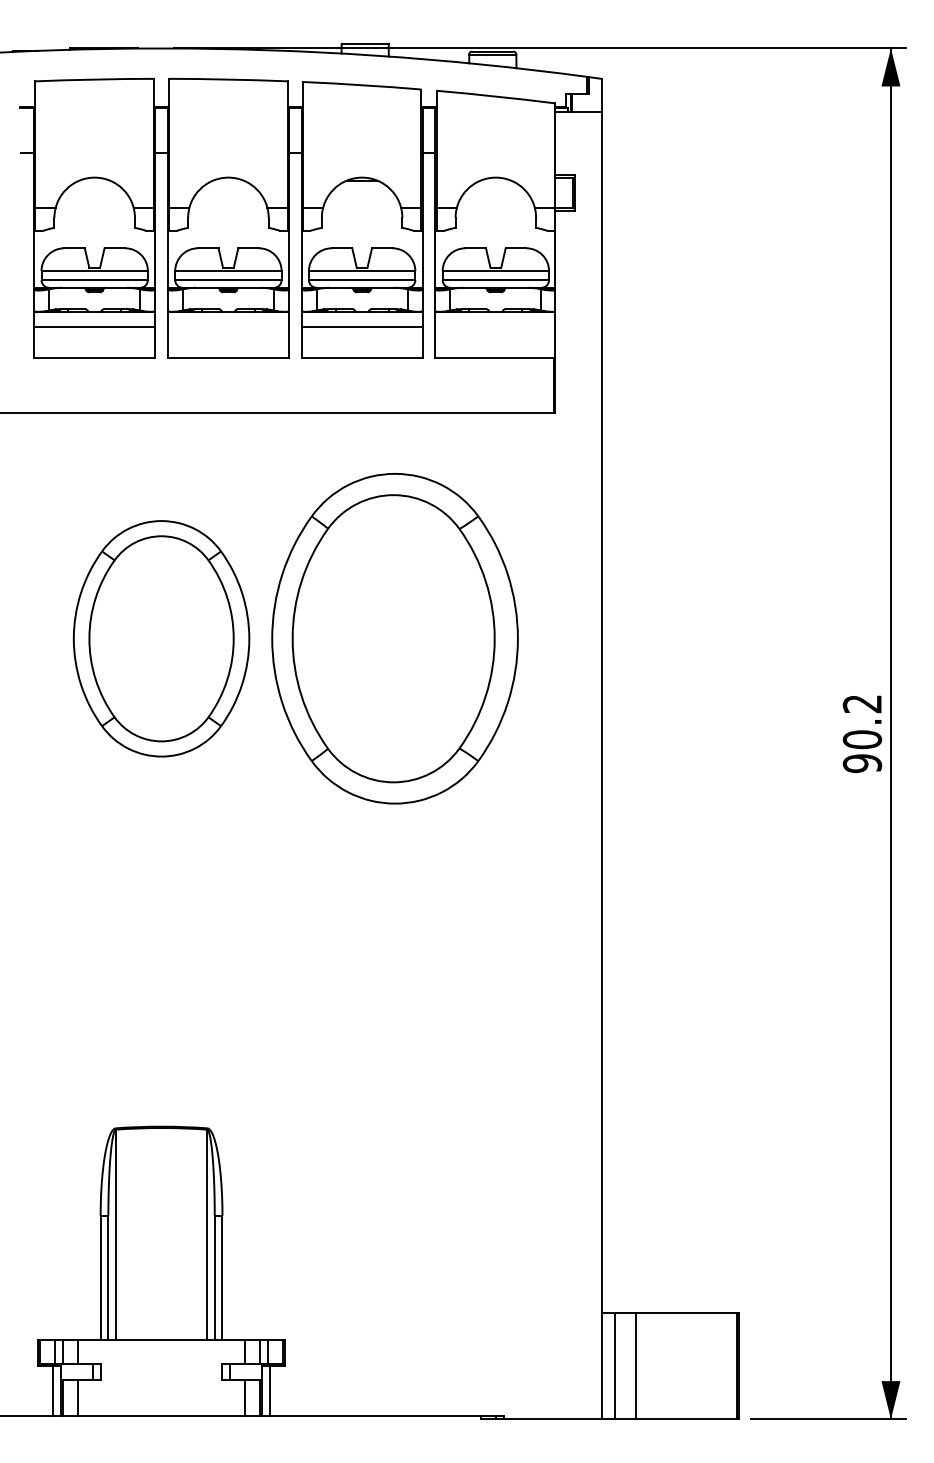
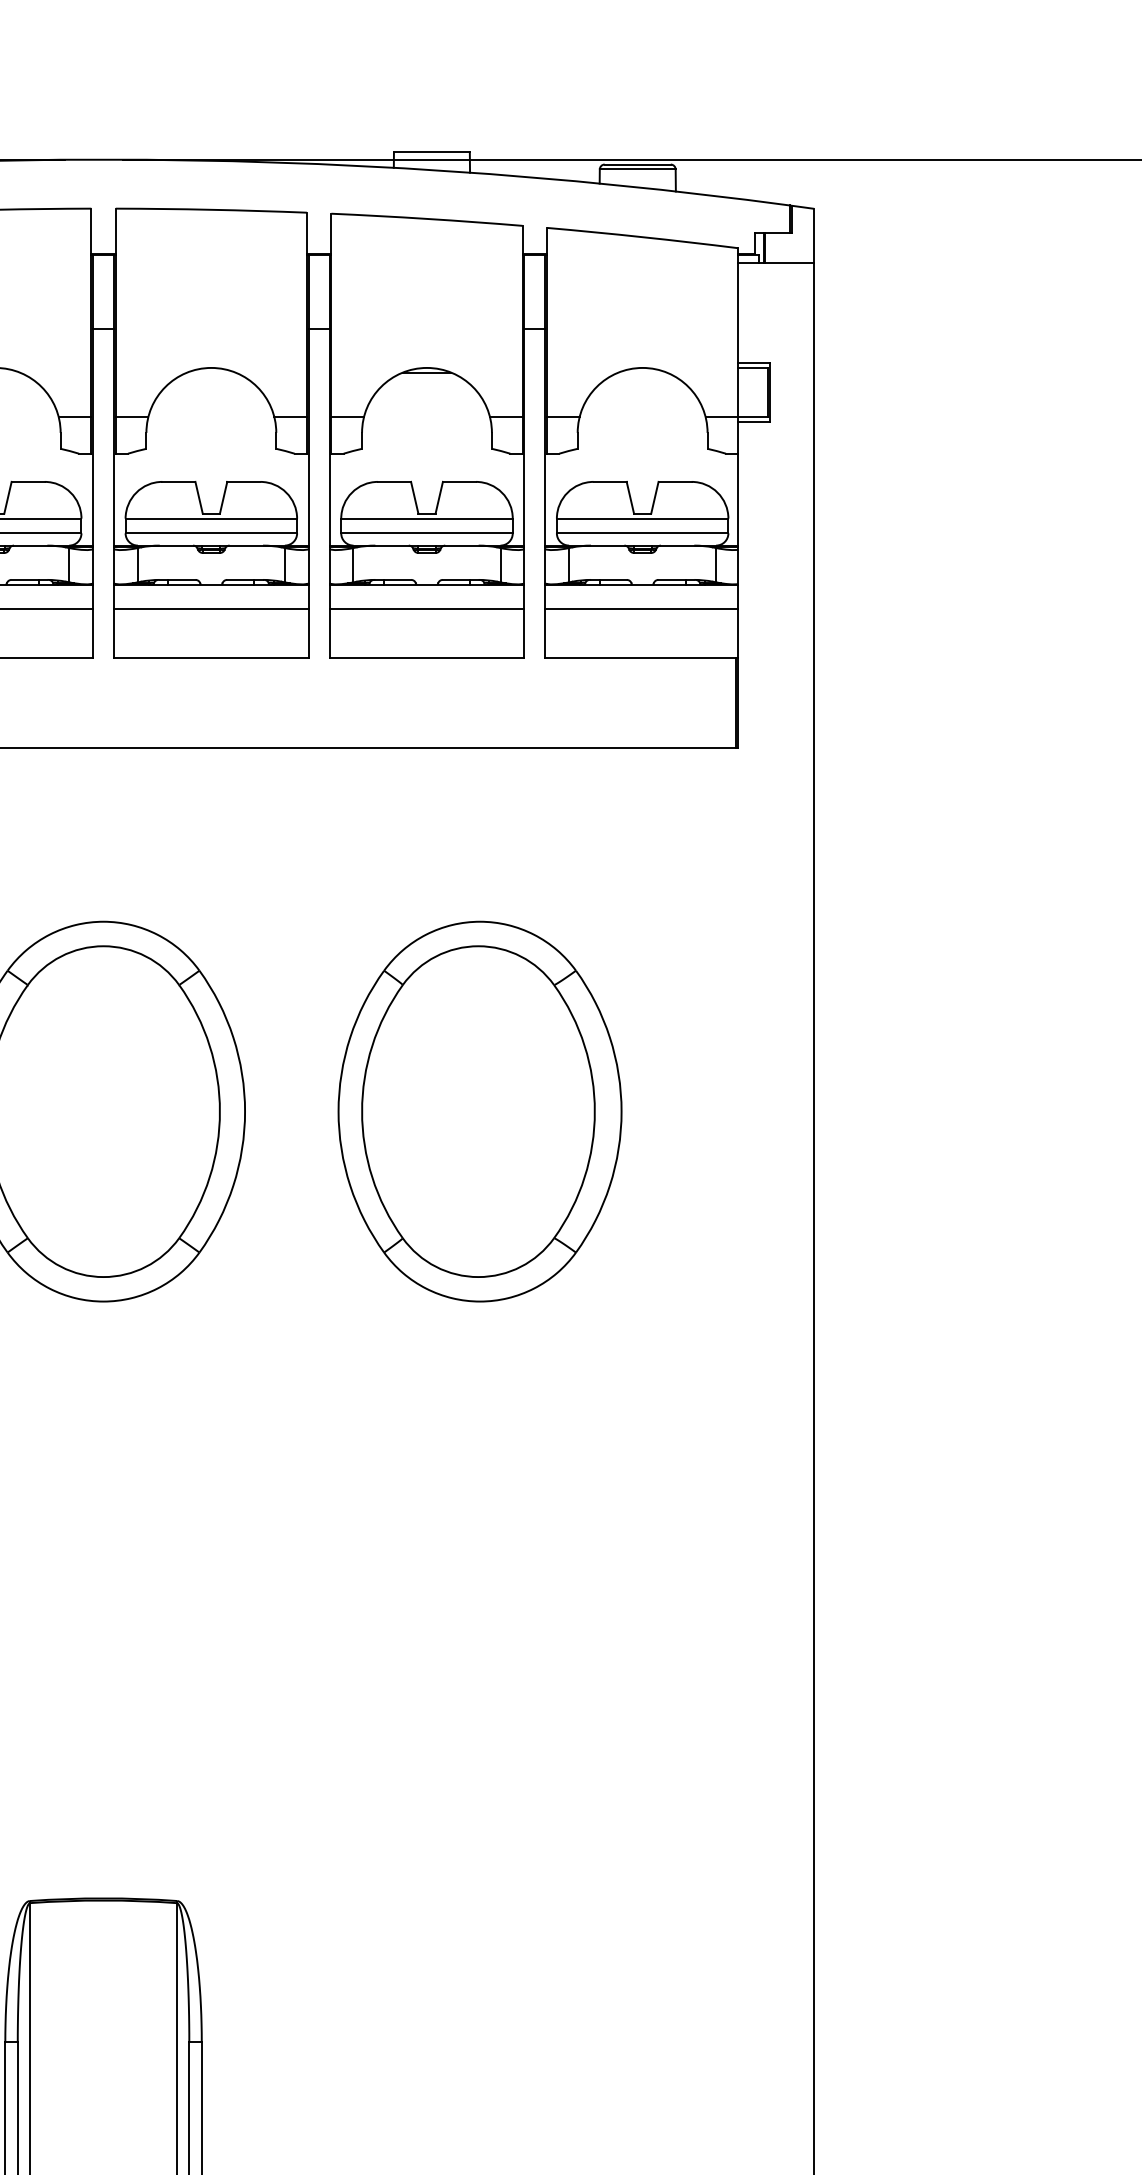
line: (228, 327) -> (211, 609), added
line: (495, 327) -> (642, 609), added
part: (394, 638) -> (479, 1111), size x0.71

